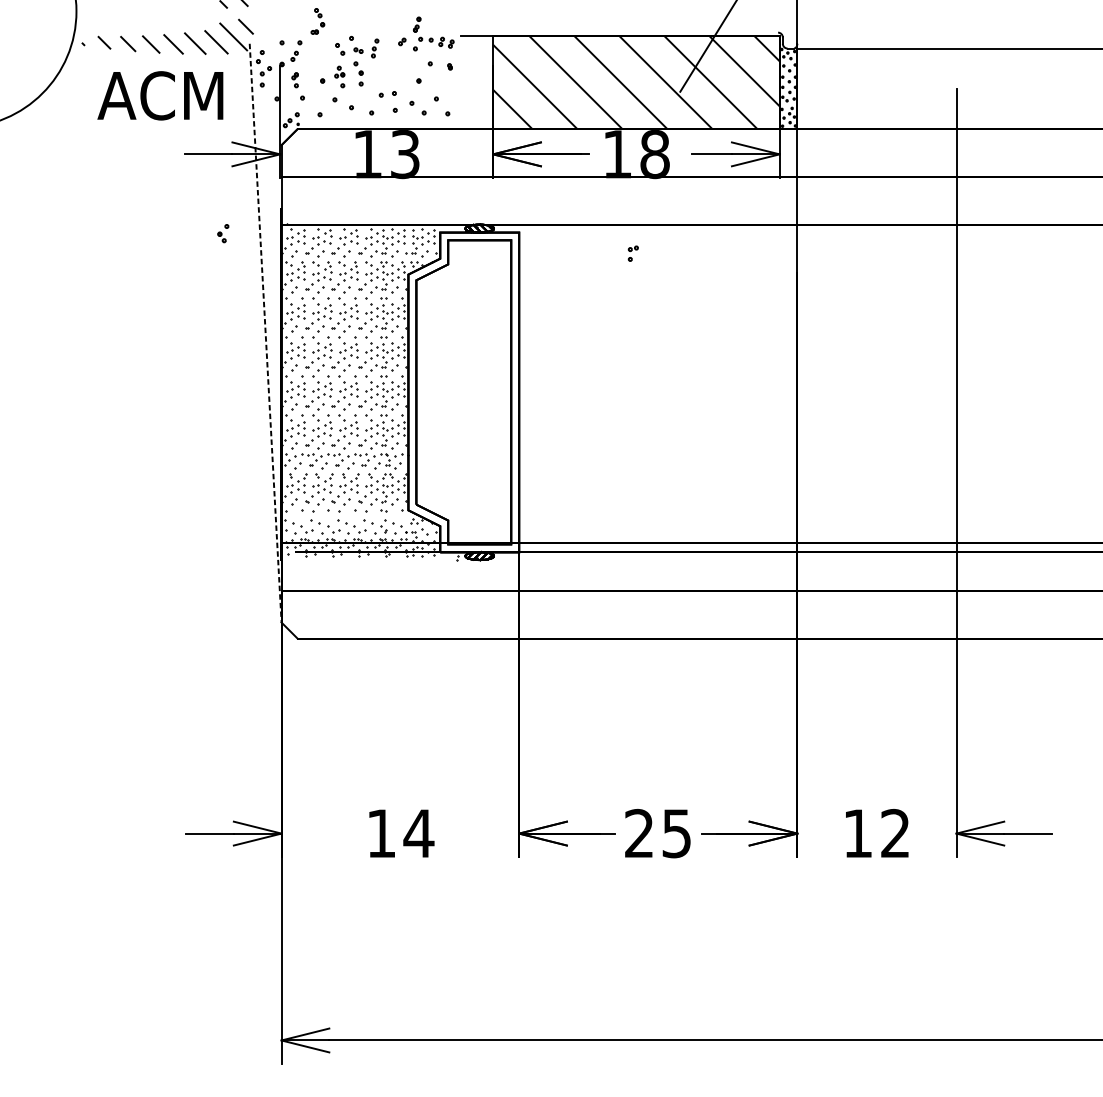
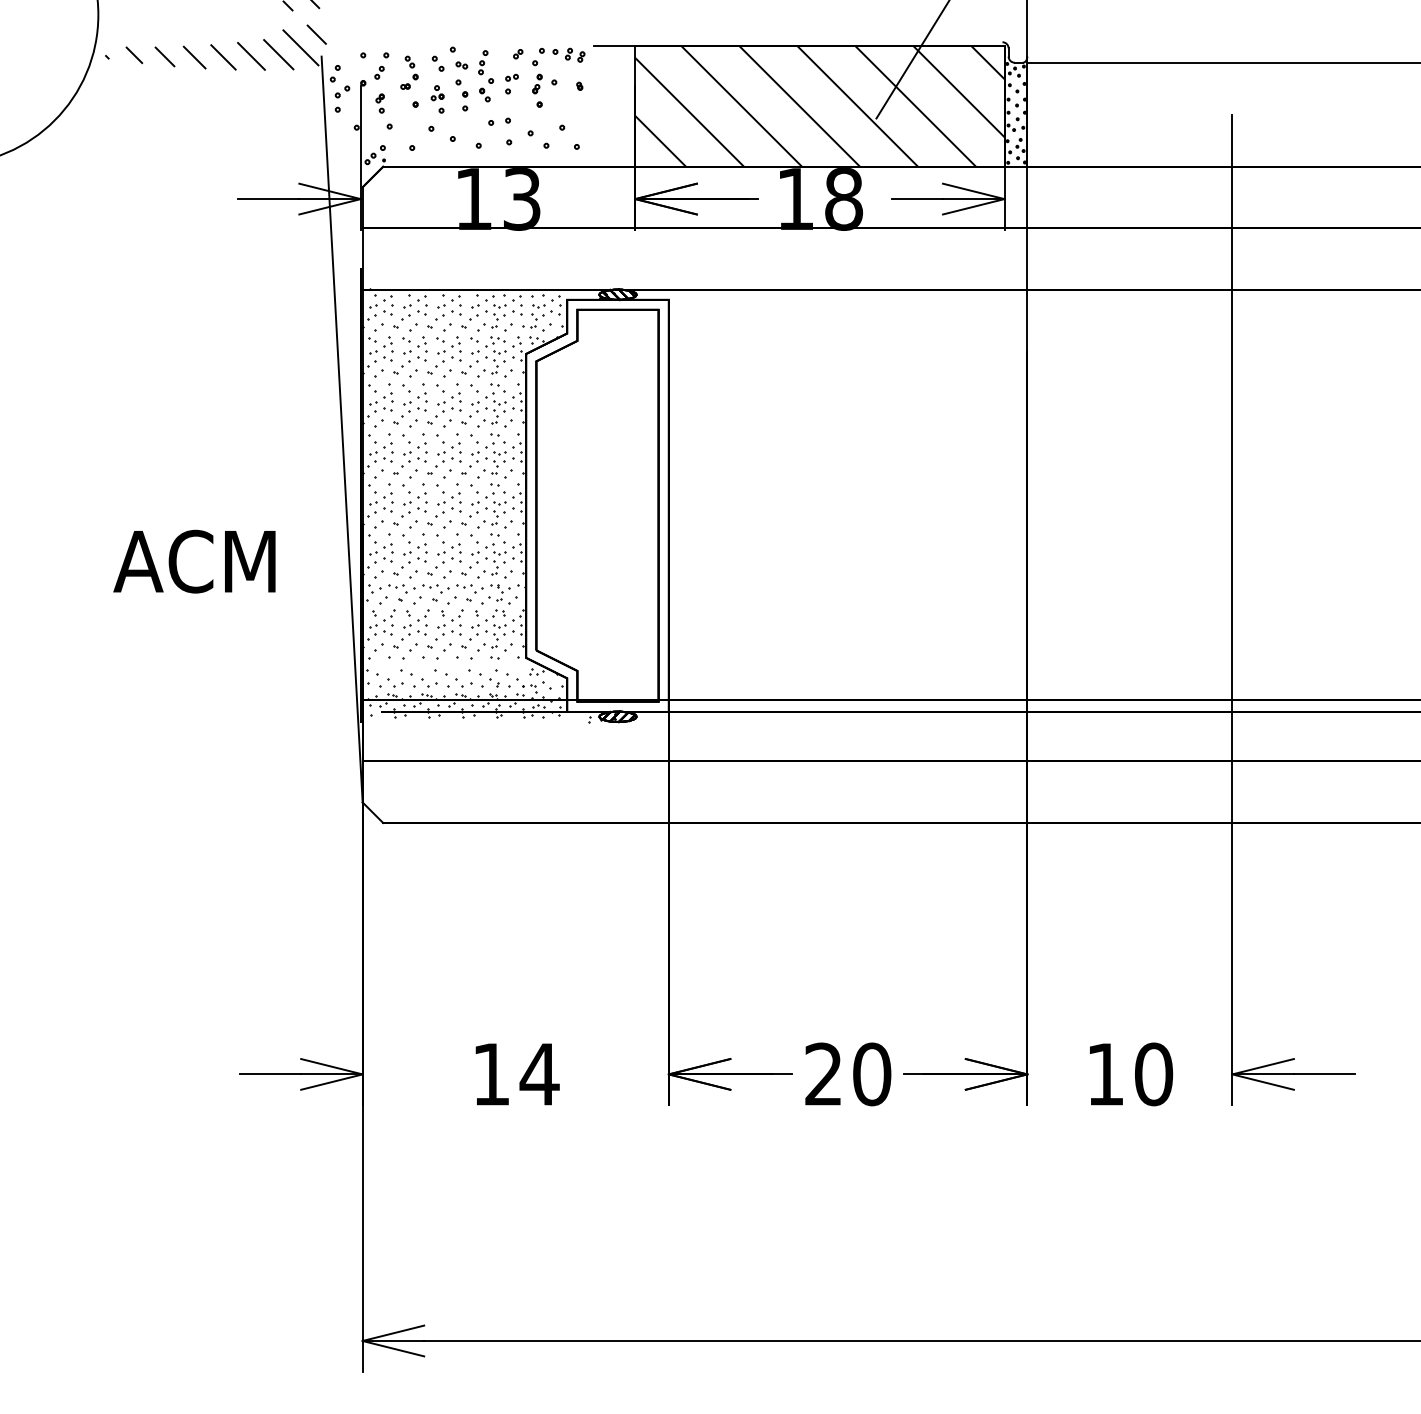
part: (317, 21) -> (409, 72), moved
part: (417, 24) -> (537, 83), moved
text: (160, 95) -> (194, 561), moved
part: (223, 233) -> (486, 90), moved
part: (632, 253) -> (511, 83), moved
line: (265, 333) -> (342, 430), dashed -> solid
text: (677, 833) -> (872, 1074), 25 -> 20
text: (896, 833) -> (1154, 1074), 12 -> 10

